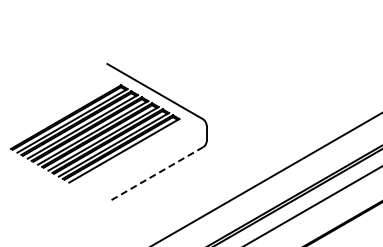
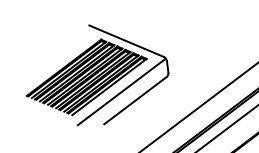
line: (140, 159) -> (122, 91), added
line: (156, 174) -> (134, 101), dashed -> solid

